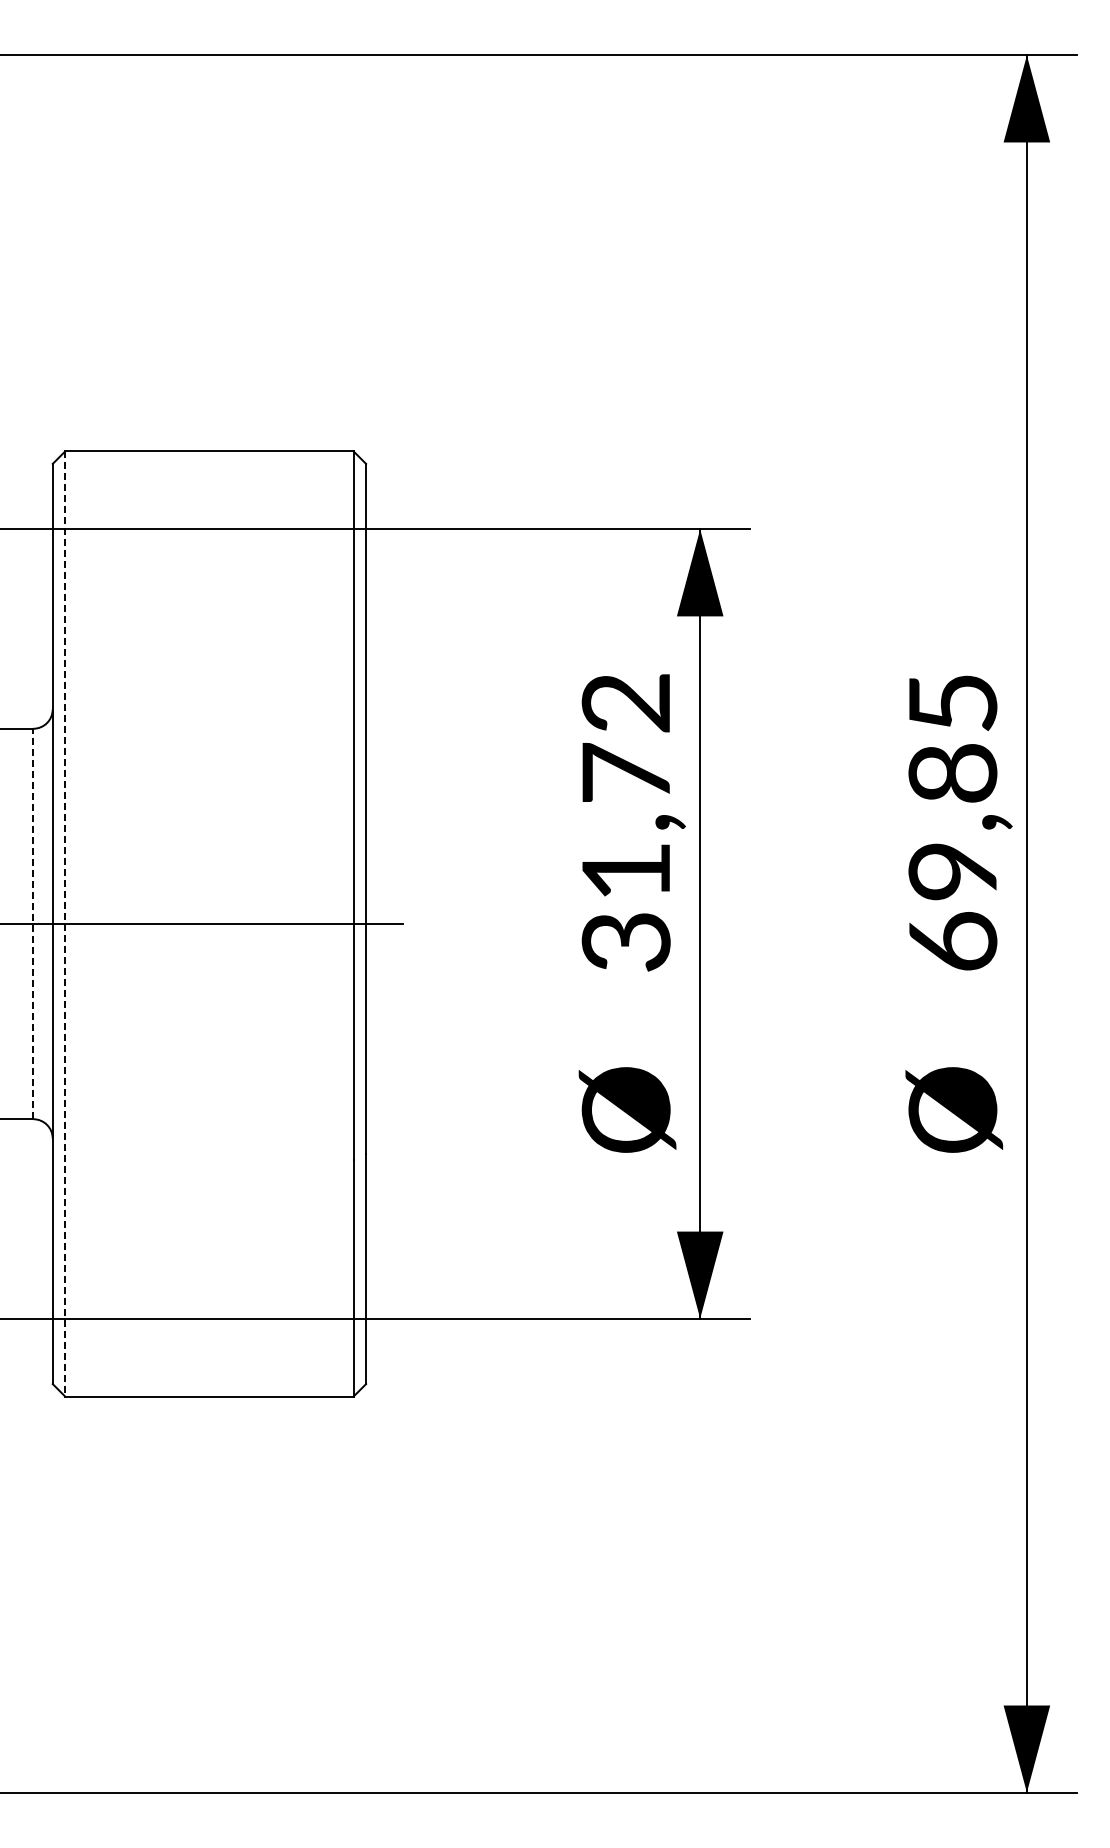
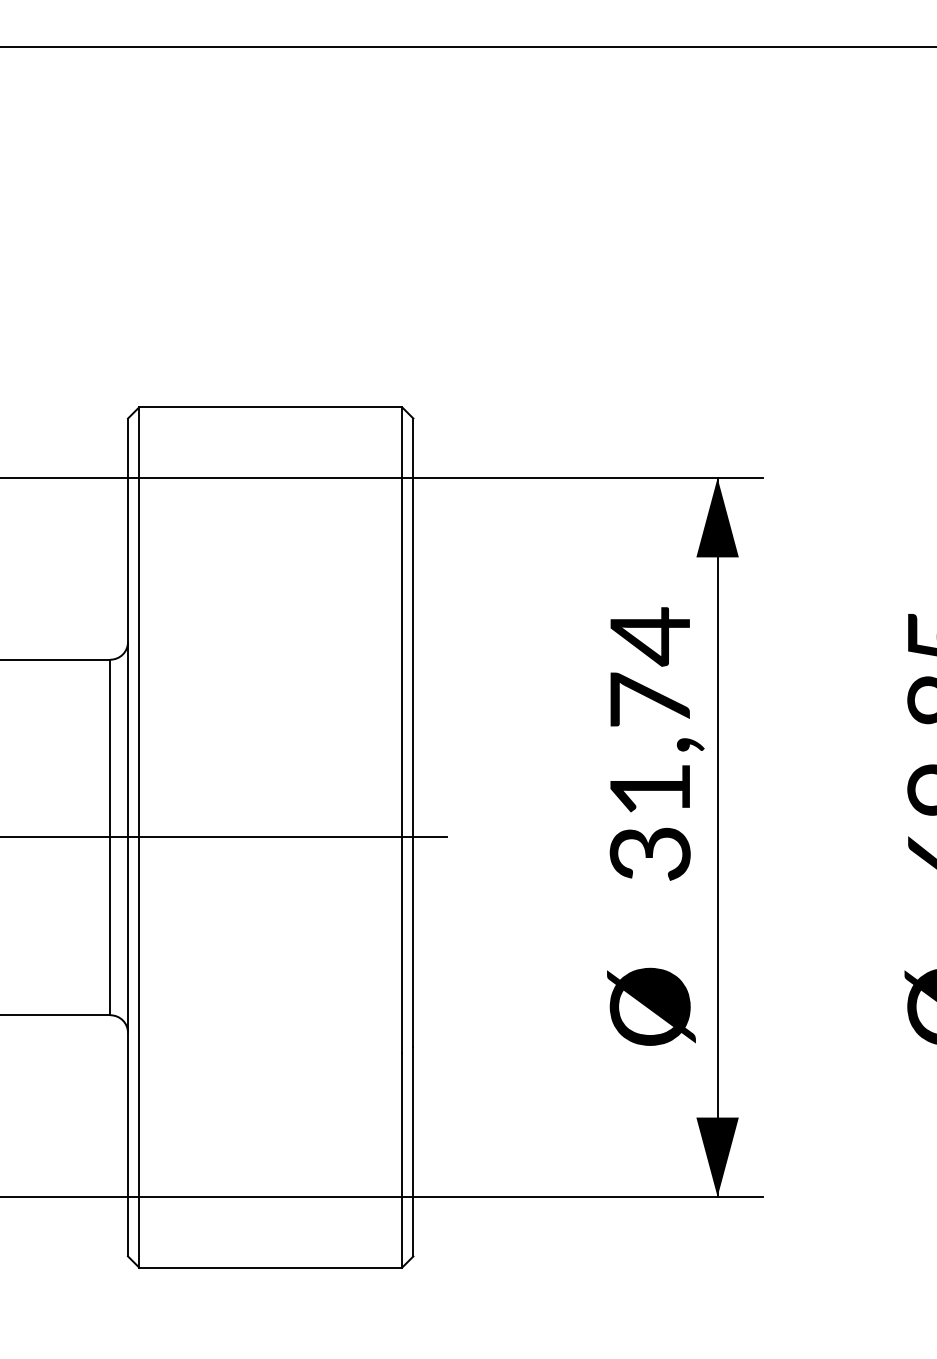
text: (625, 703) -> (649, 636), 31,72 -> 31,74
line: (33, 923) -> (110, 837), dashed -> solid
line: (65, 924) -> (139, 837), dashed -> solid

